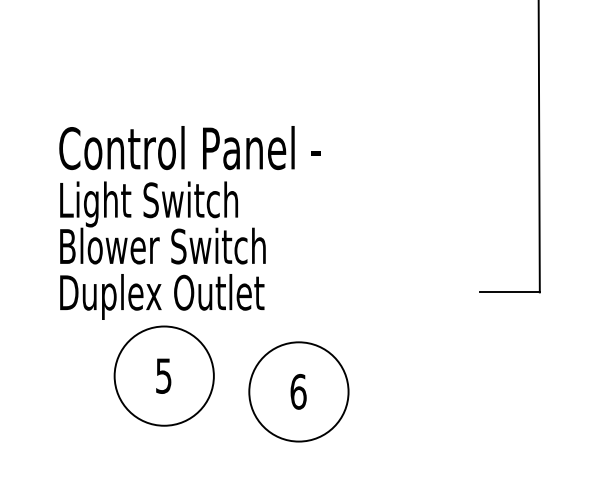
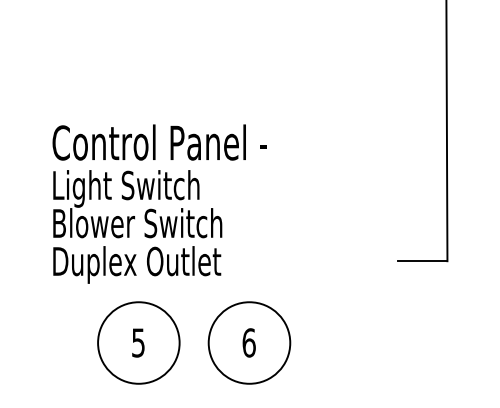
part: (163, 375) -> (138, 342), moved

